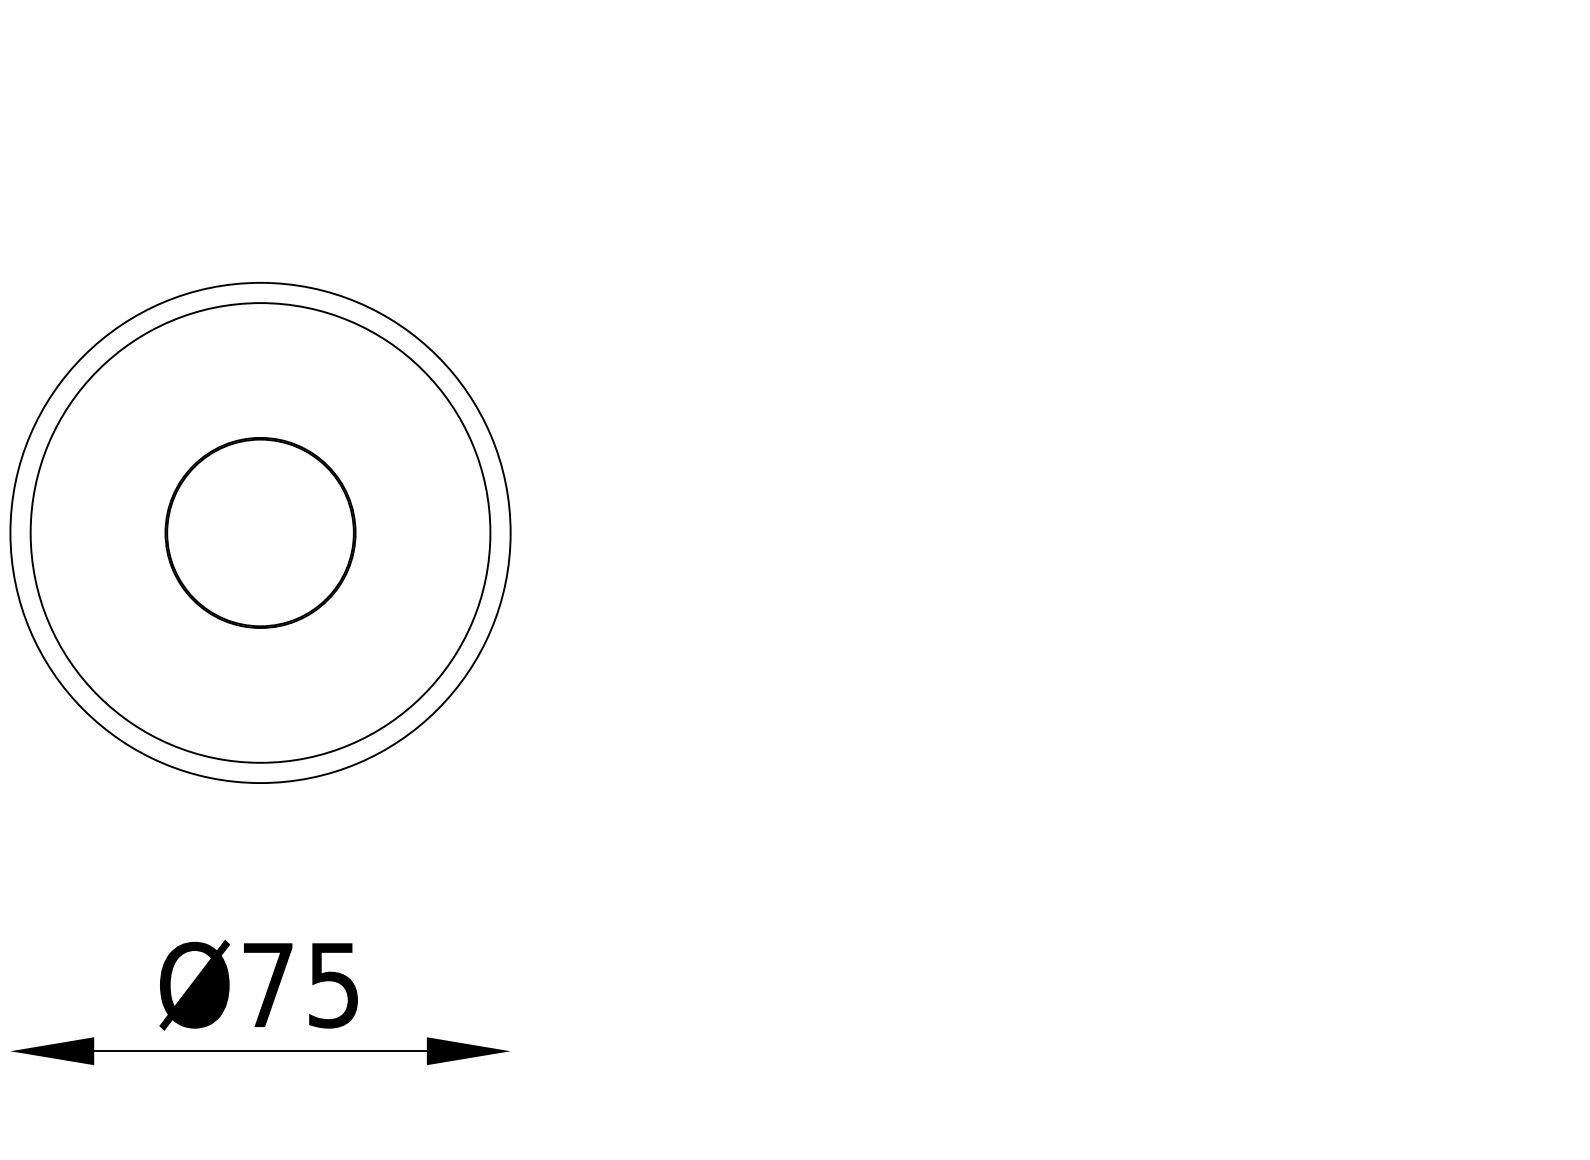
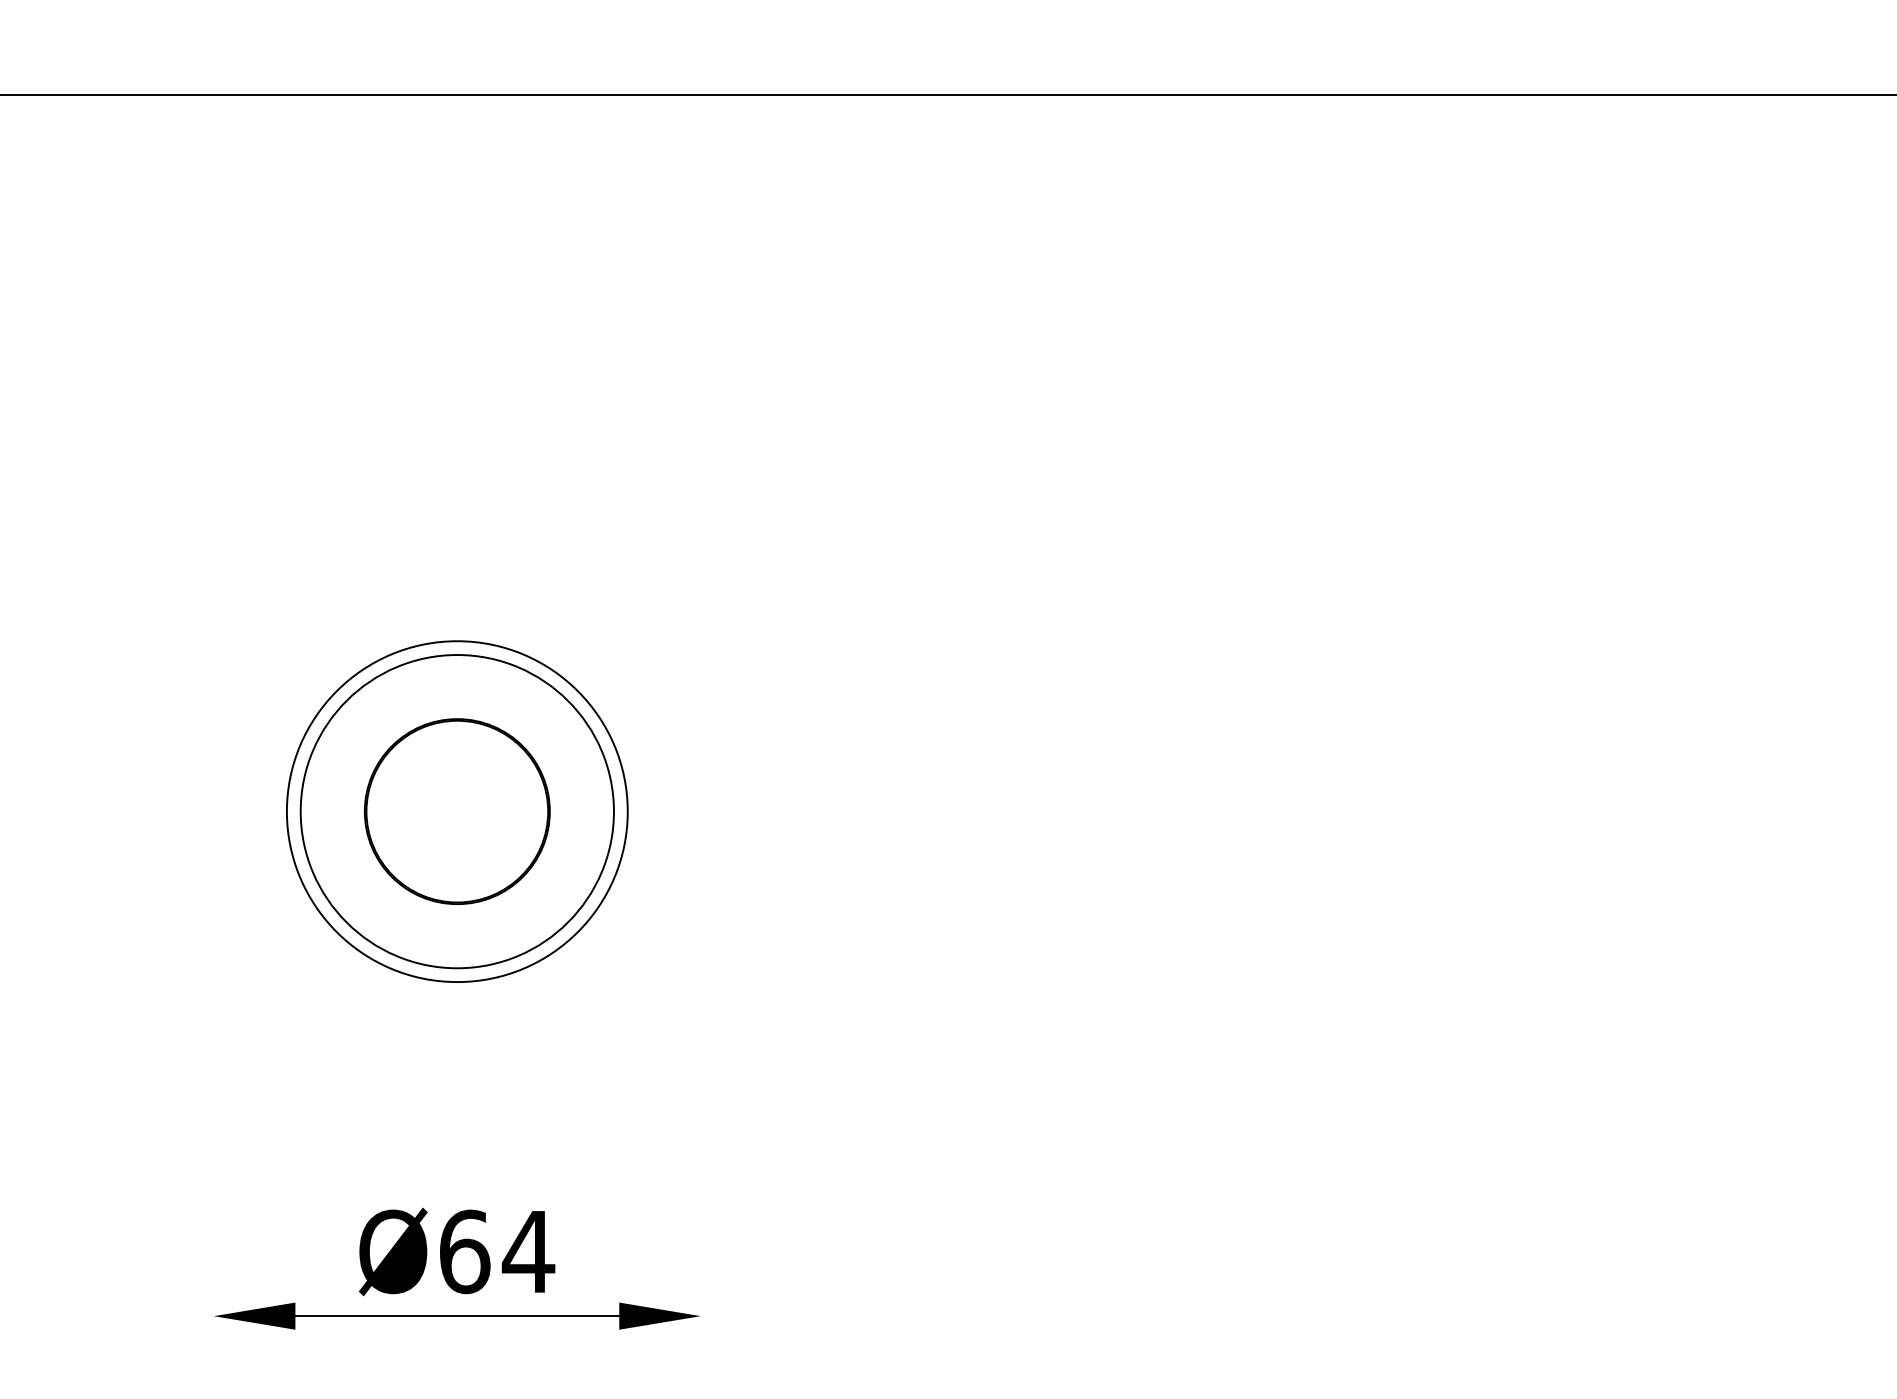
circle: (259, 532) -> (456, 811), size x0.7
circle: (260, 532) -> (457, 811), size x0.7
text: (301, 984) -> (497, 1251), Ø75 -> Ø64

